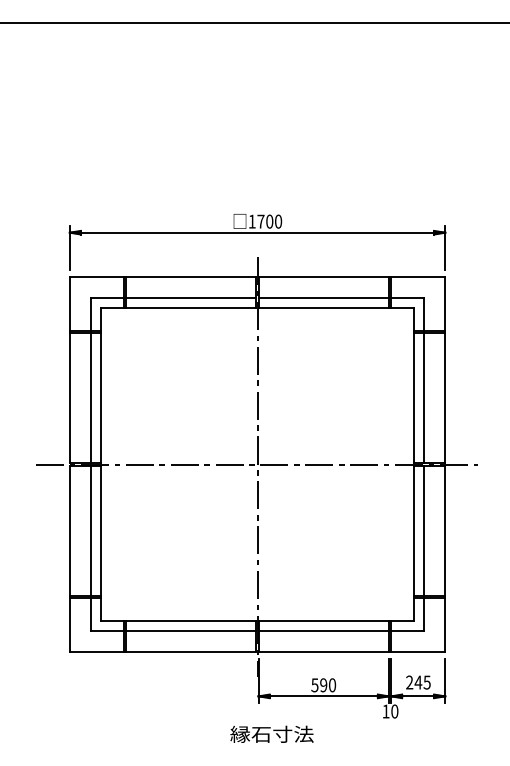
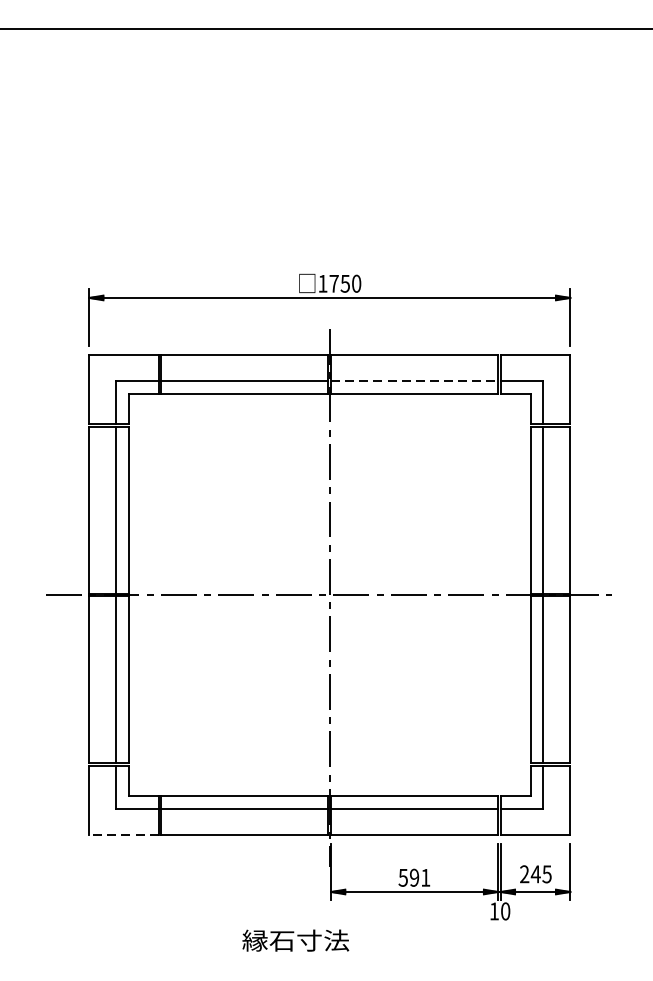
text: (269, 221) -> (345, 283), 1700 -> 1750
line: (324, 297) -> (415, 380), solid -> dashed
line: (96, 652) -> (123, 835), solid -> dashed
text: (332, 685) -> (425, 878), 590 -> 591
text: (271, 733) -> (295, 939), moved

